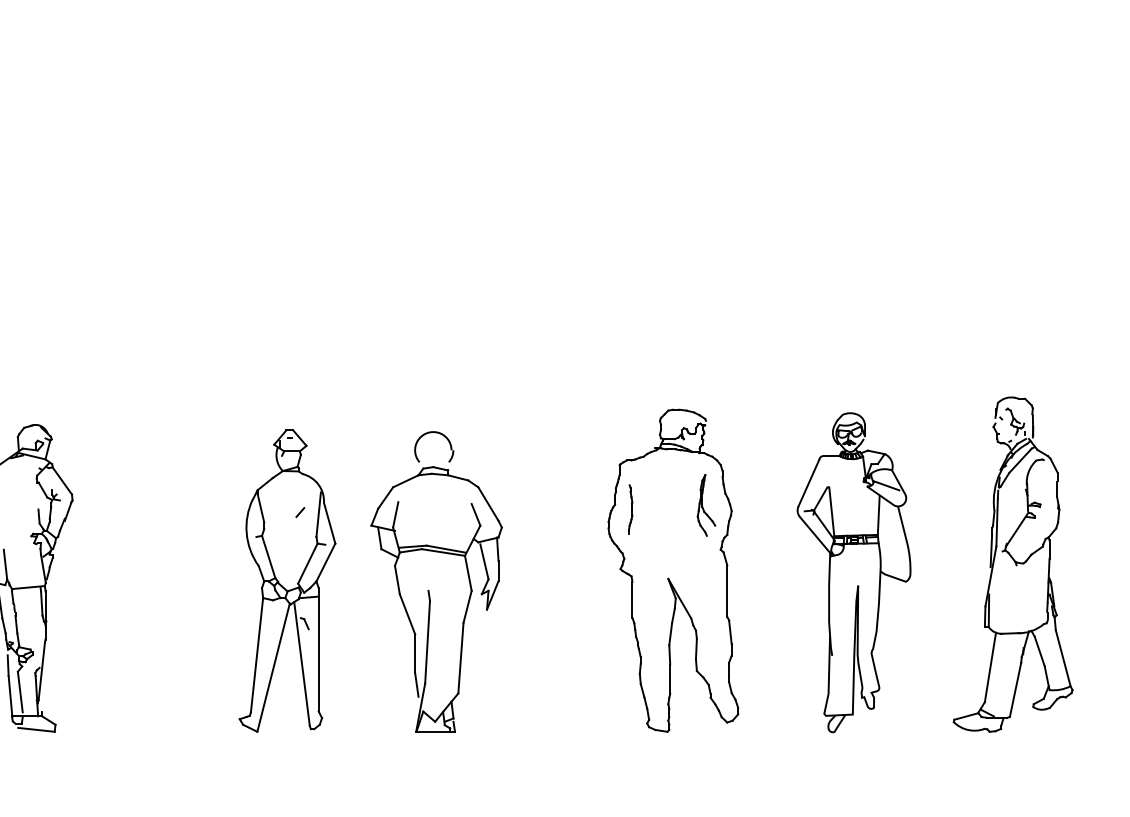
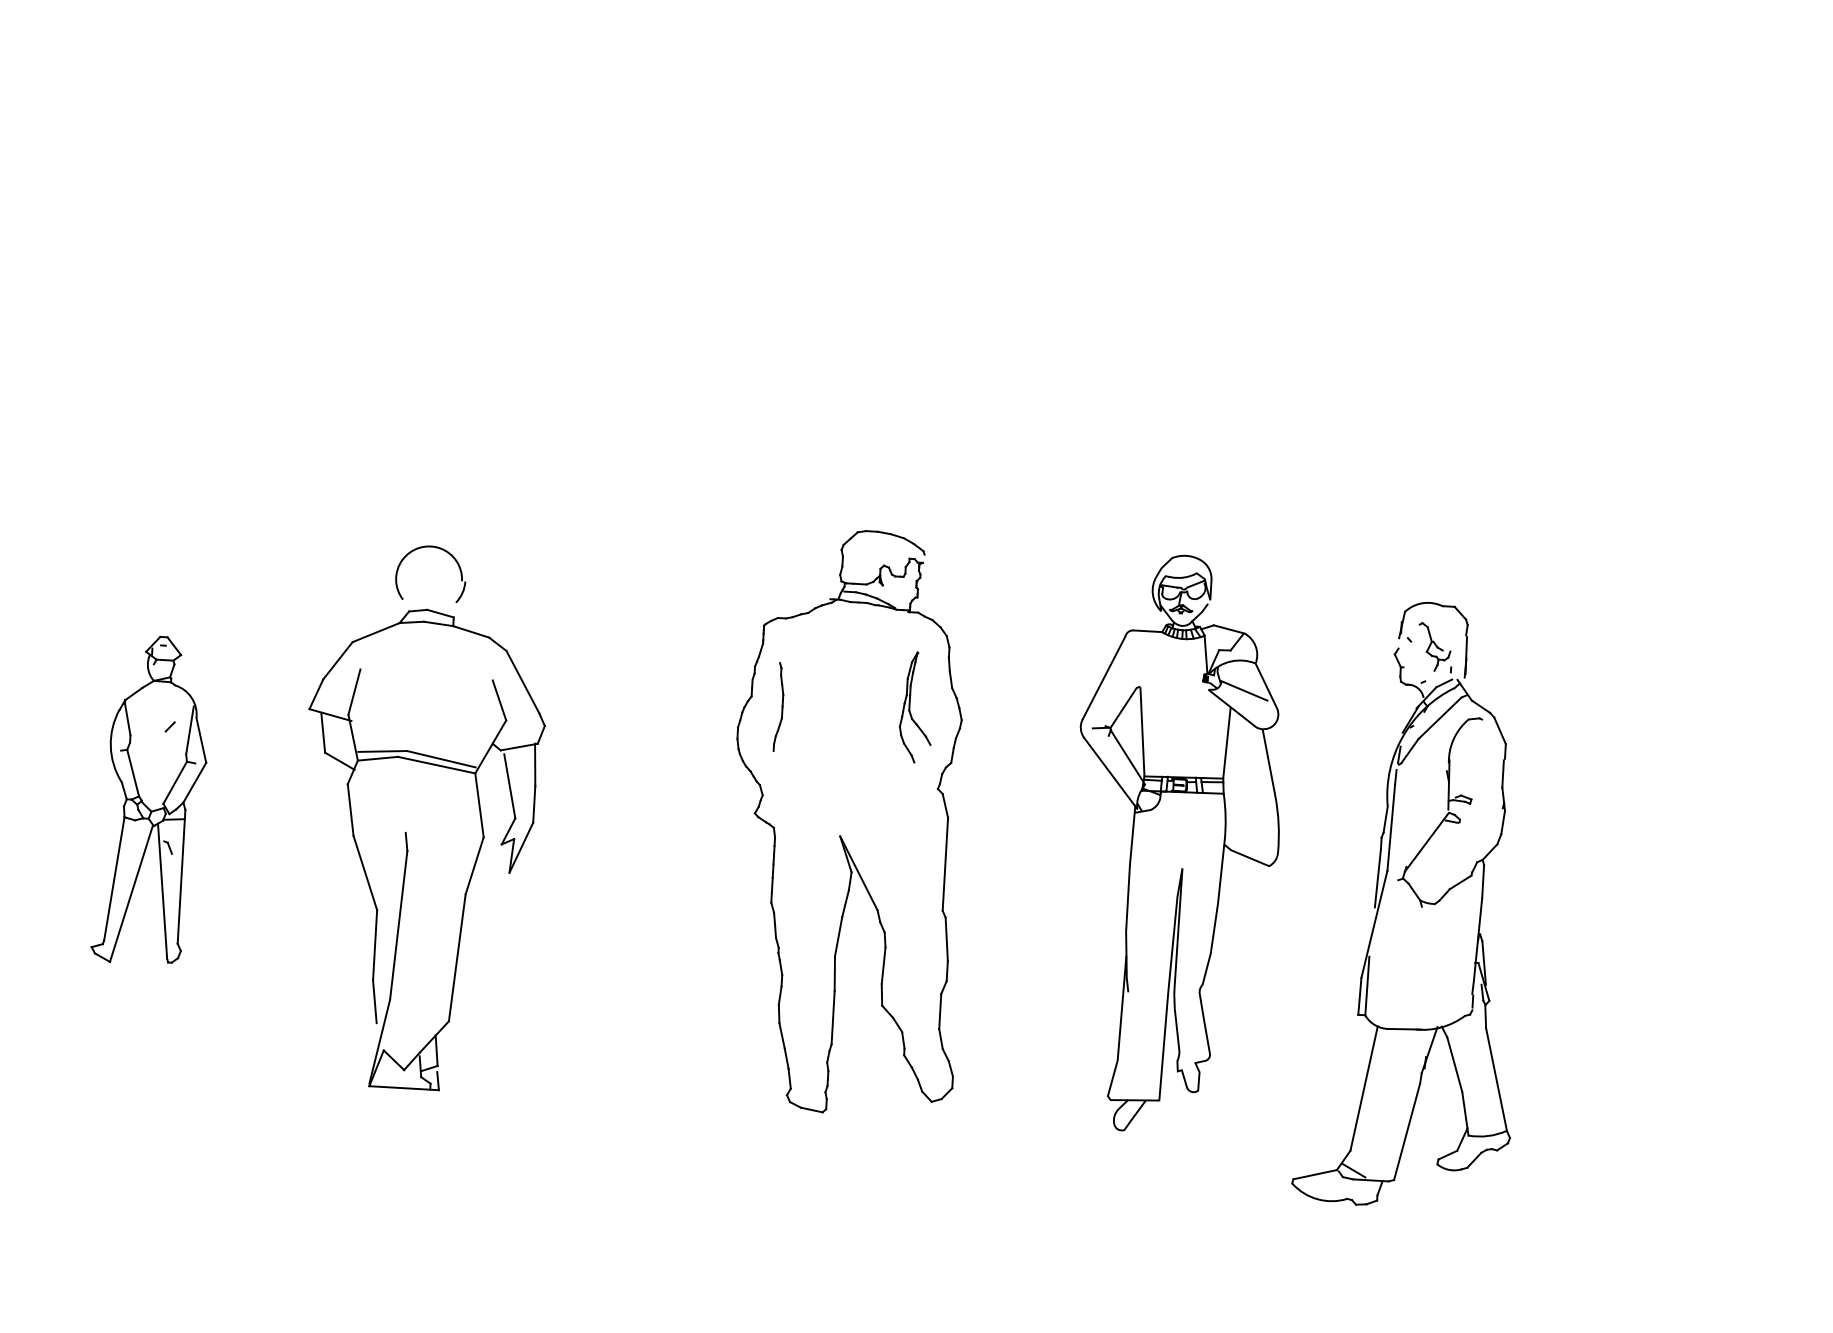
part: (1012, 564) -> (1414, 904), moved
part: (287, 580) -> (152, 799), size x0.6

